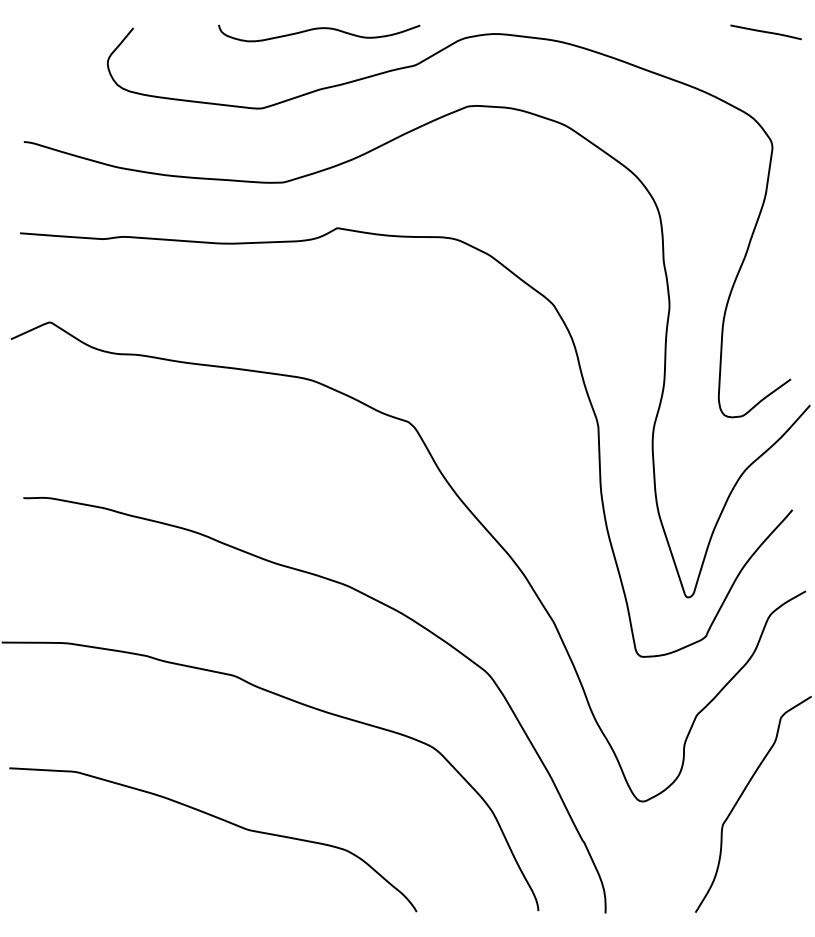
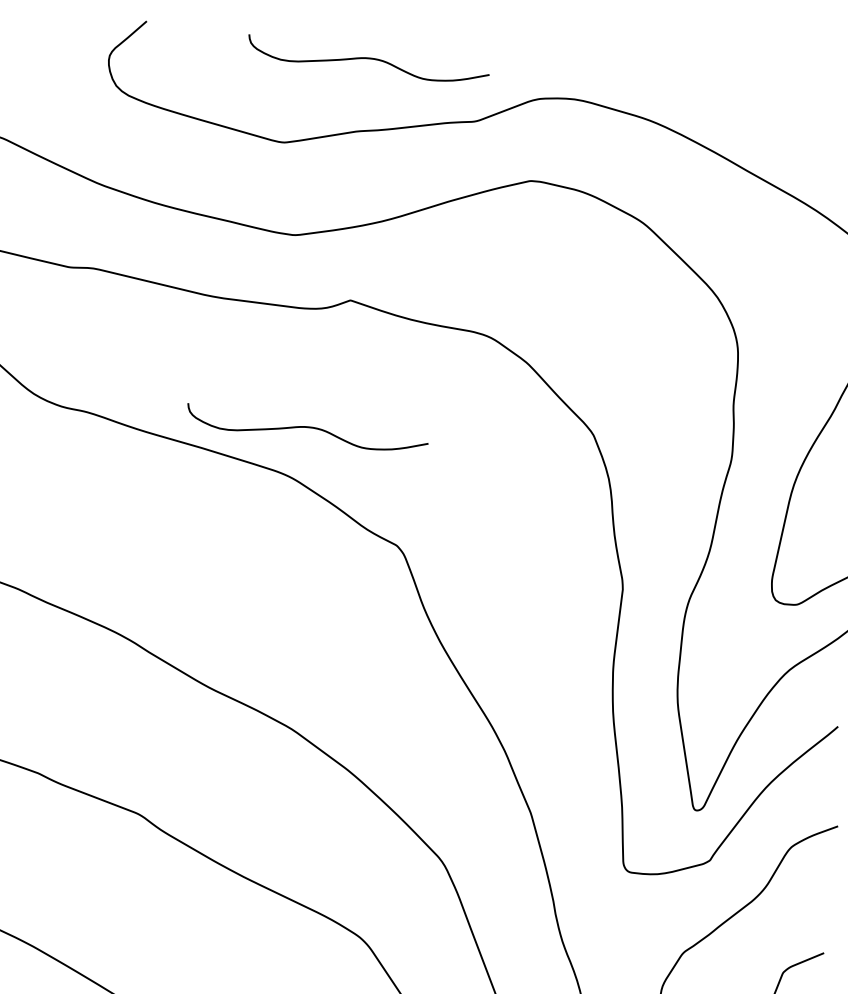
curve: (319, 338) -> (307, 428), added

